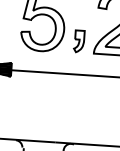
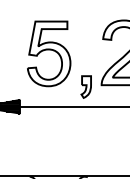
part: (78, 40) -> (85, 86), moved

